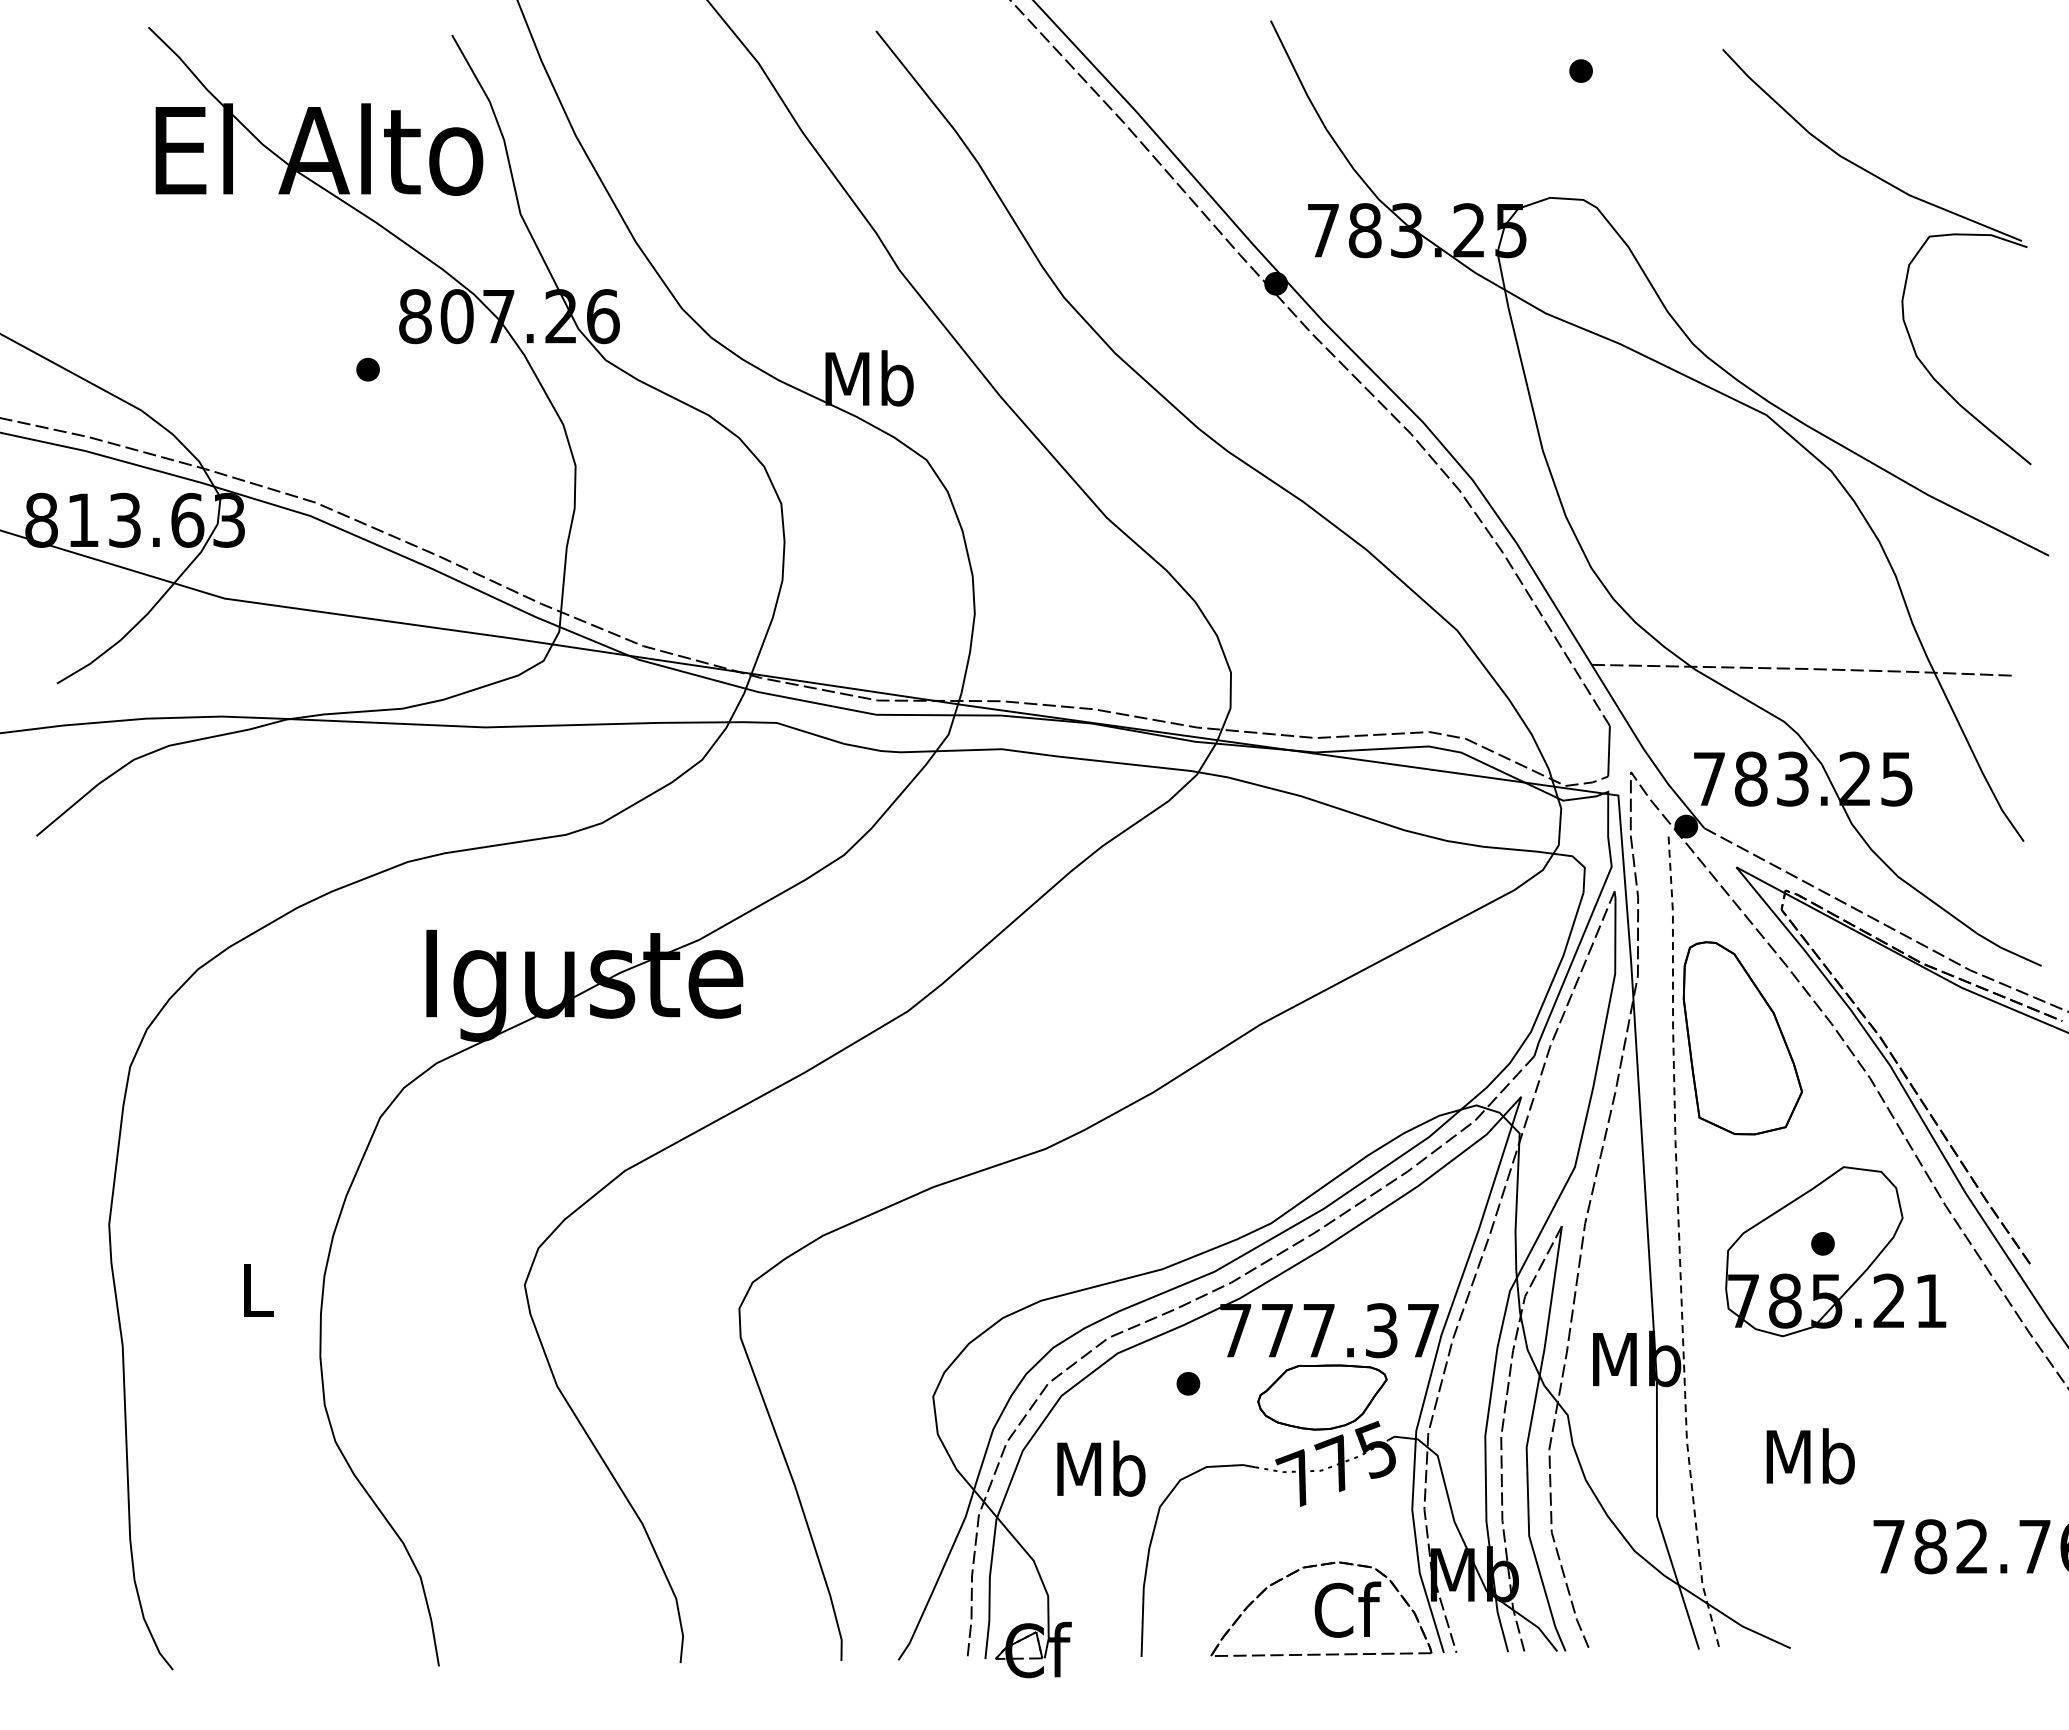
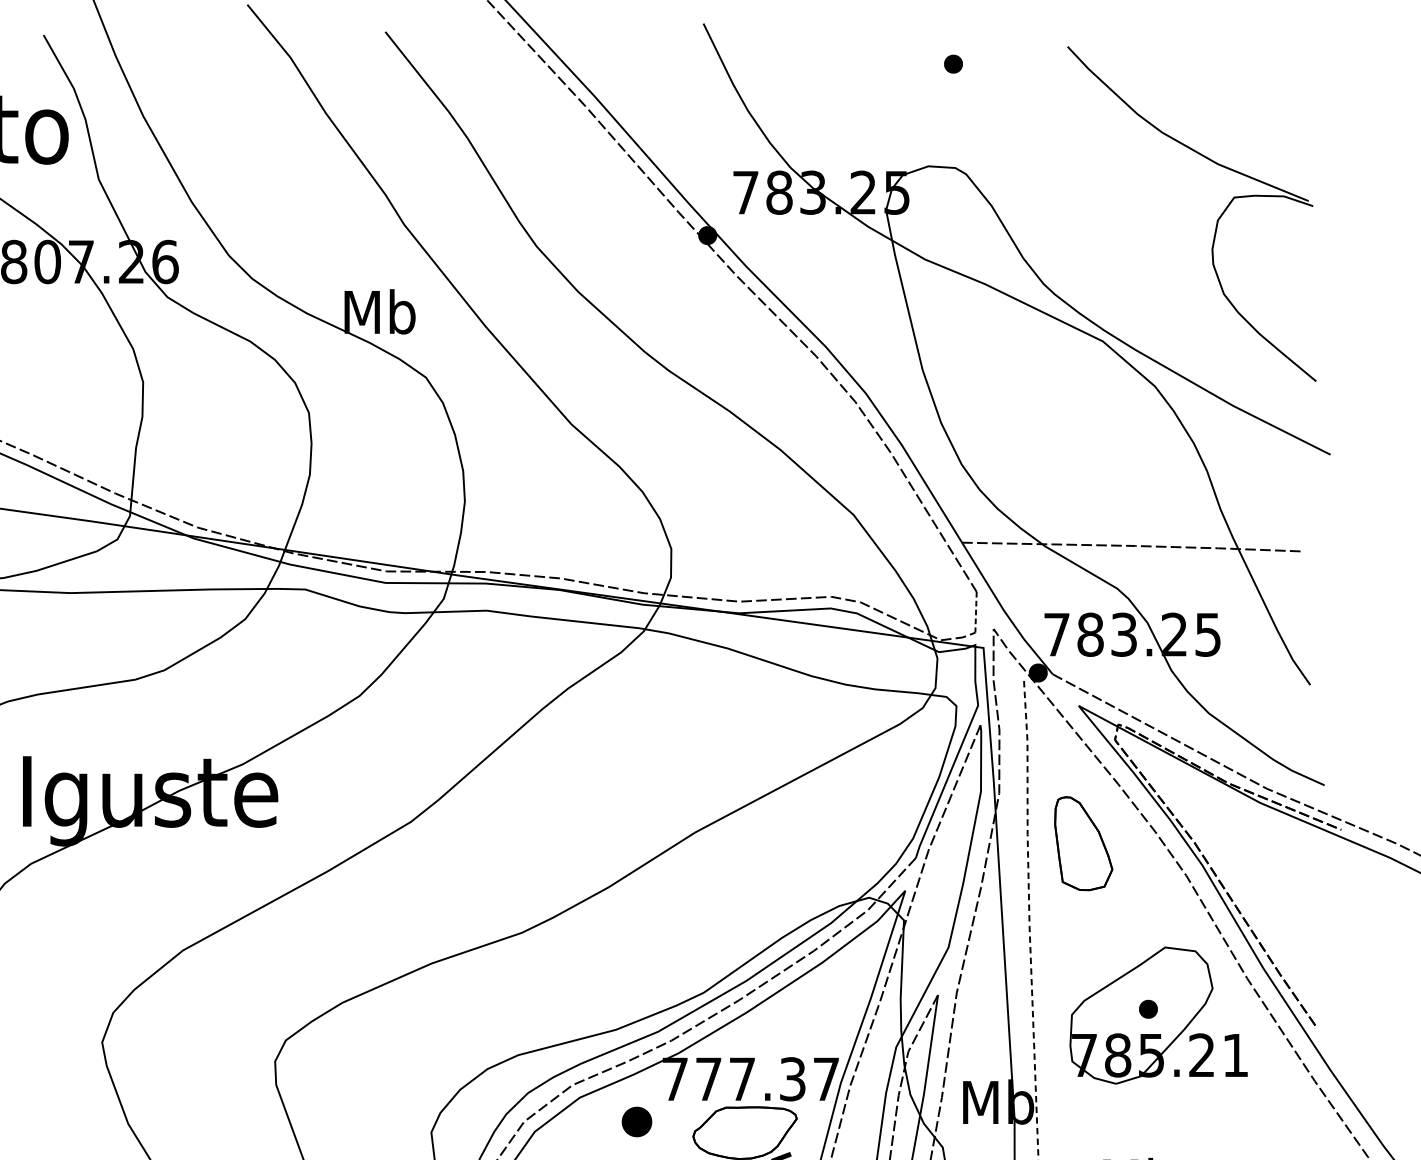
line: (1609, 751) -> (976, 612), solid -> dashed
part: (1742, 1038) -> (1083, 843), size x0.6
part: (1188, 1383) -> (637, 1121), size x1.6

